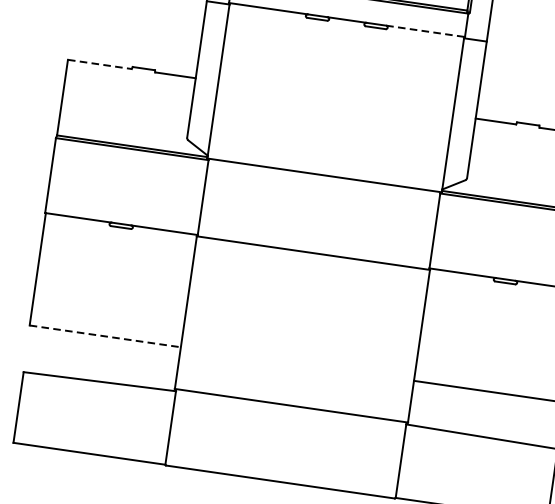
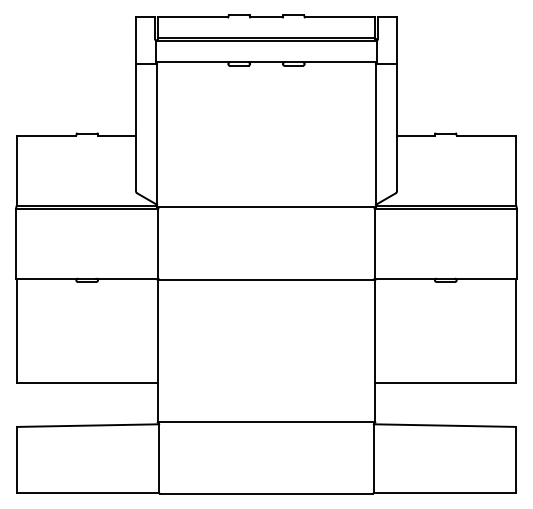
line: (425, 31) -> (339, 62), dashed -> solid
line: (99, 64) -> (46, 135), dashed -> solid
line: (105, 336) -> (87, 383), dashed -> solid

